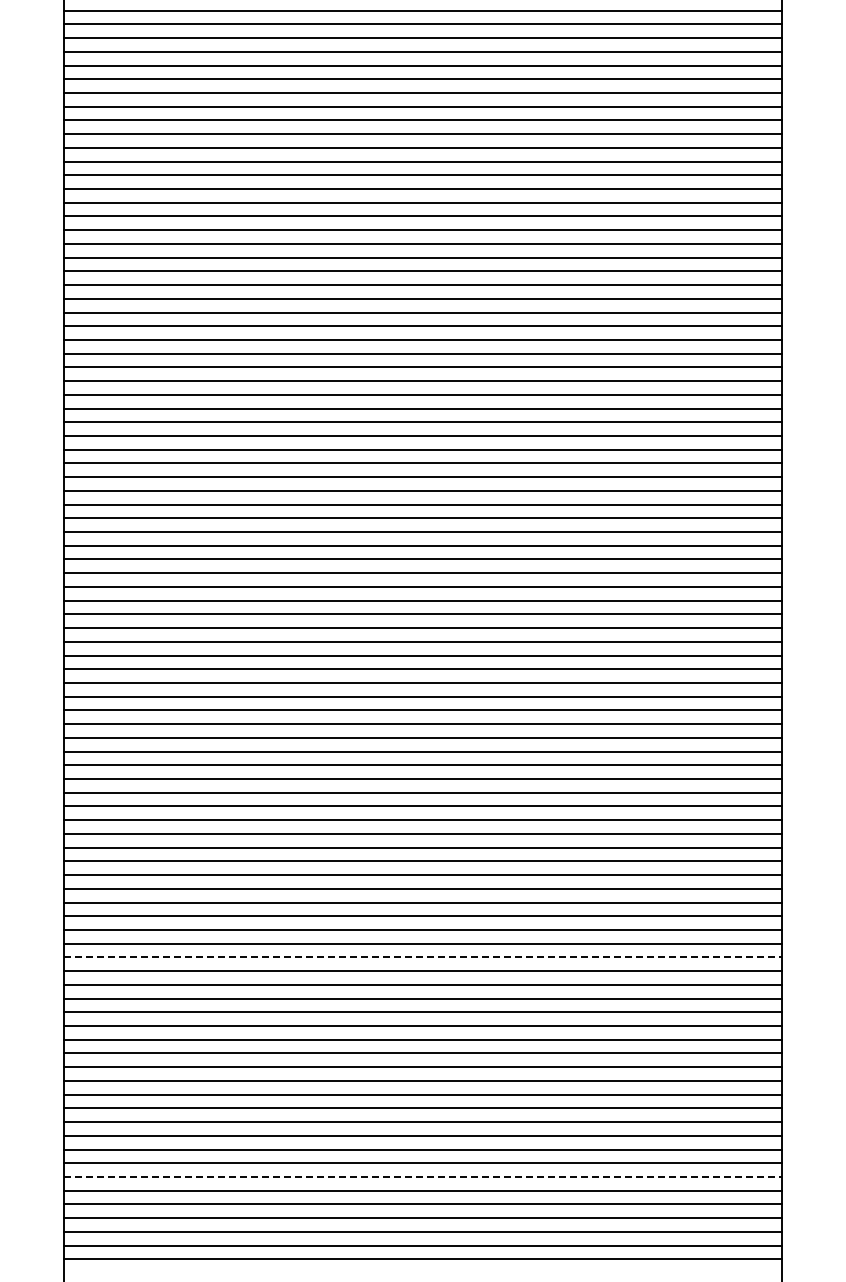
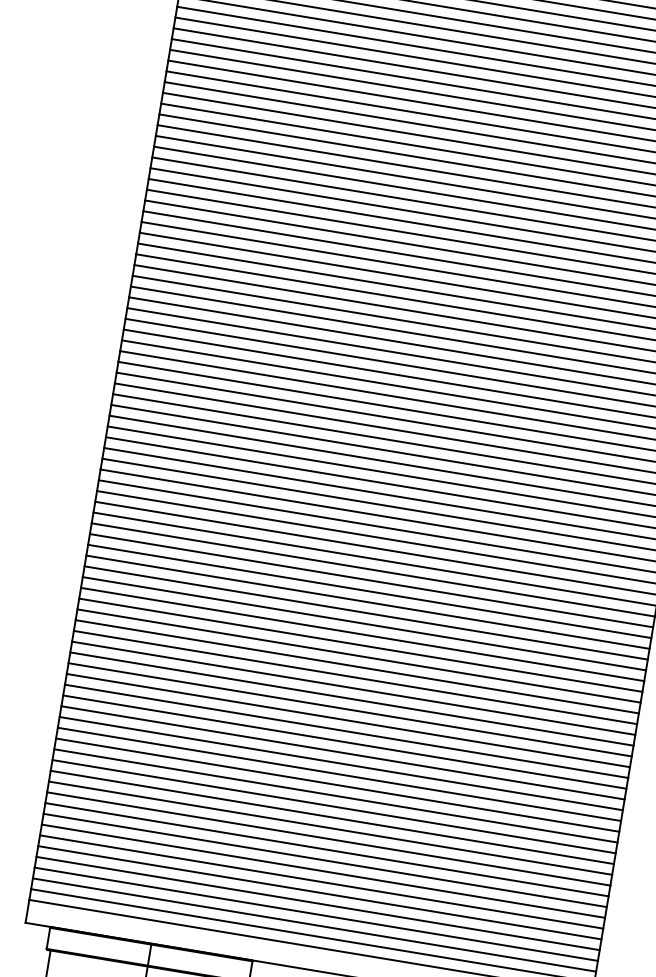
line: (423, 957) -> (359, 656), dashed -> solid
line: (423, 1176) -> (331, 827), dashed -> solid
line: (422, 1273) -> (317, 903), added

